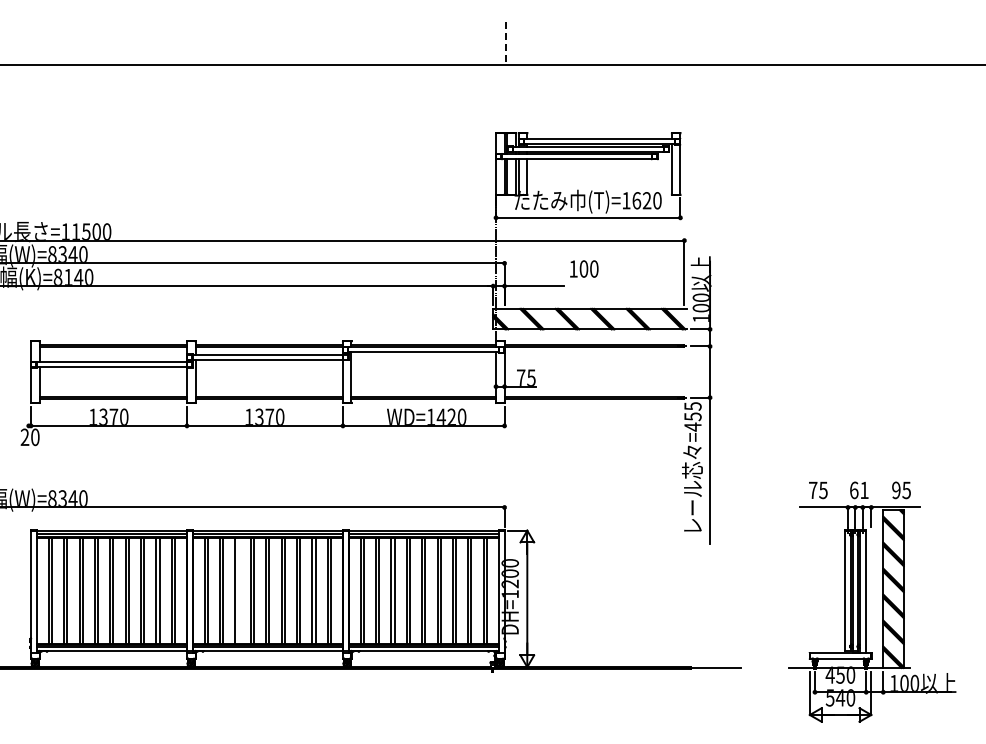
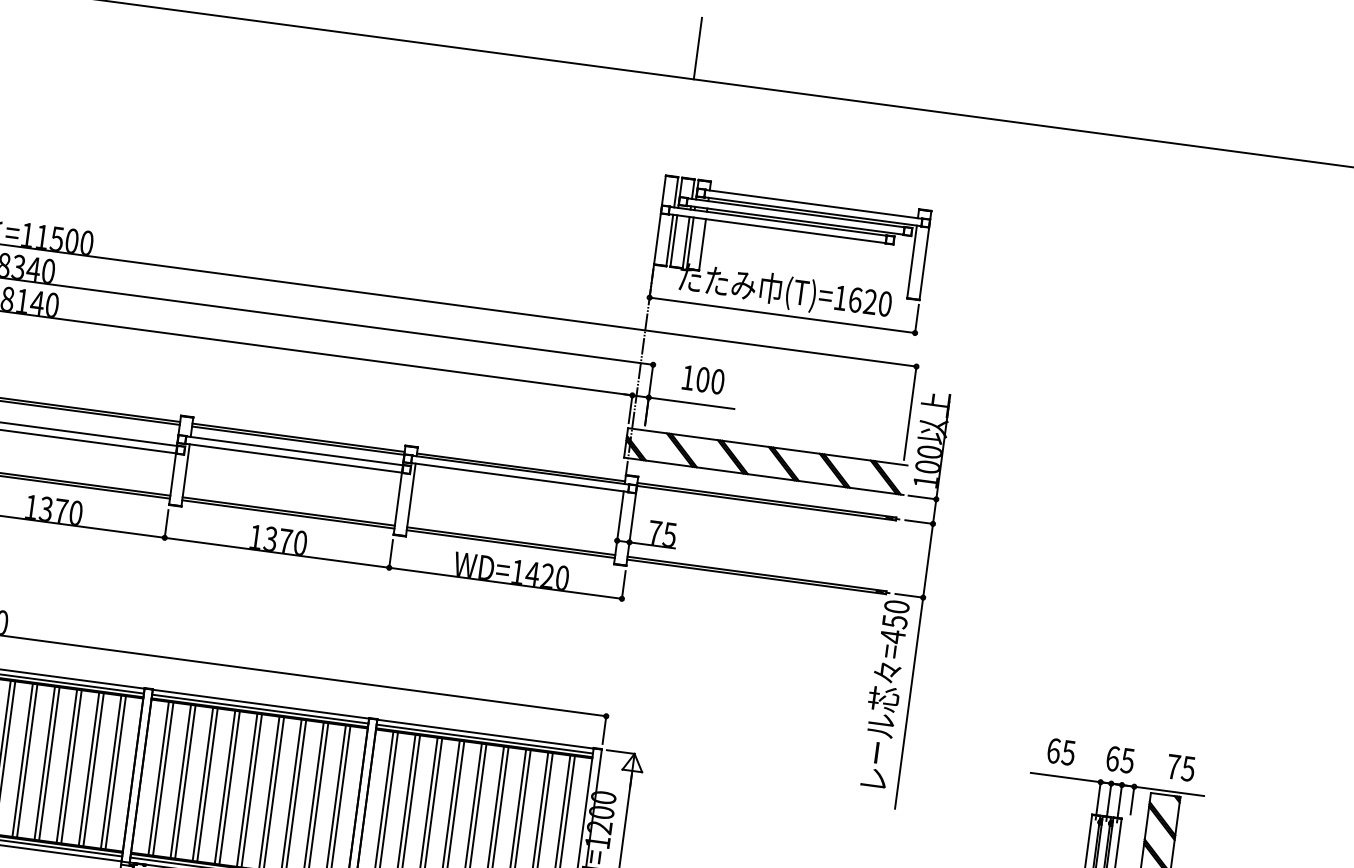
line: (506, 44) -> (697, 50), dashed -> solid
text: (584, 268) -> (703, 379), moved
text: (692, 406) -> (896, 606), =455 -> =450
text: (813, 490) -> (1054, 751), 75 -> 65
text: (864, 490) -> (1127, 760), 61 -> 65
text: (896, 490) -> (1173, 767), 95 -> 75
line: (238, 590) -> (207, 784), added

